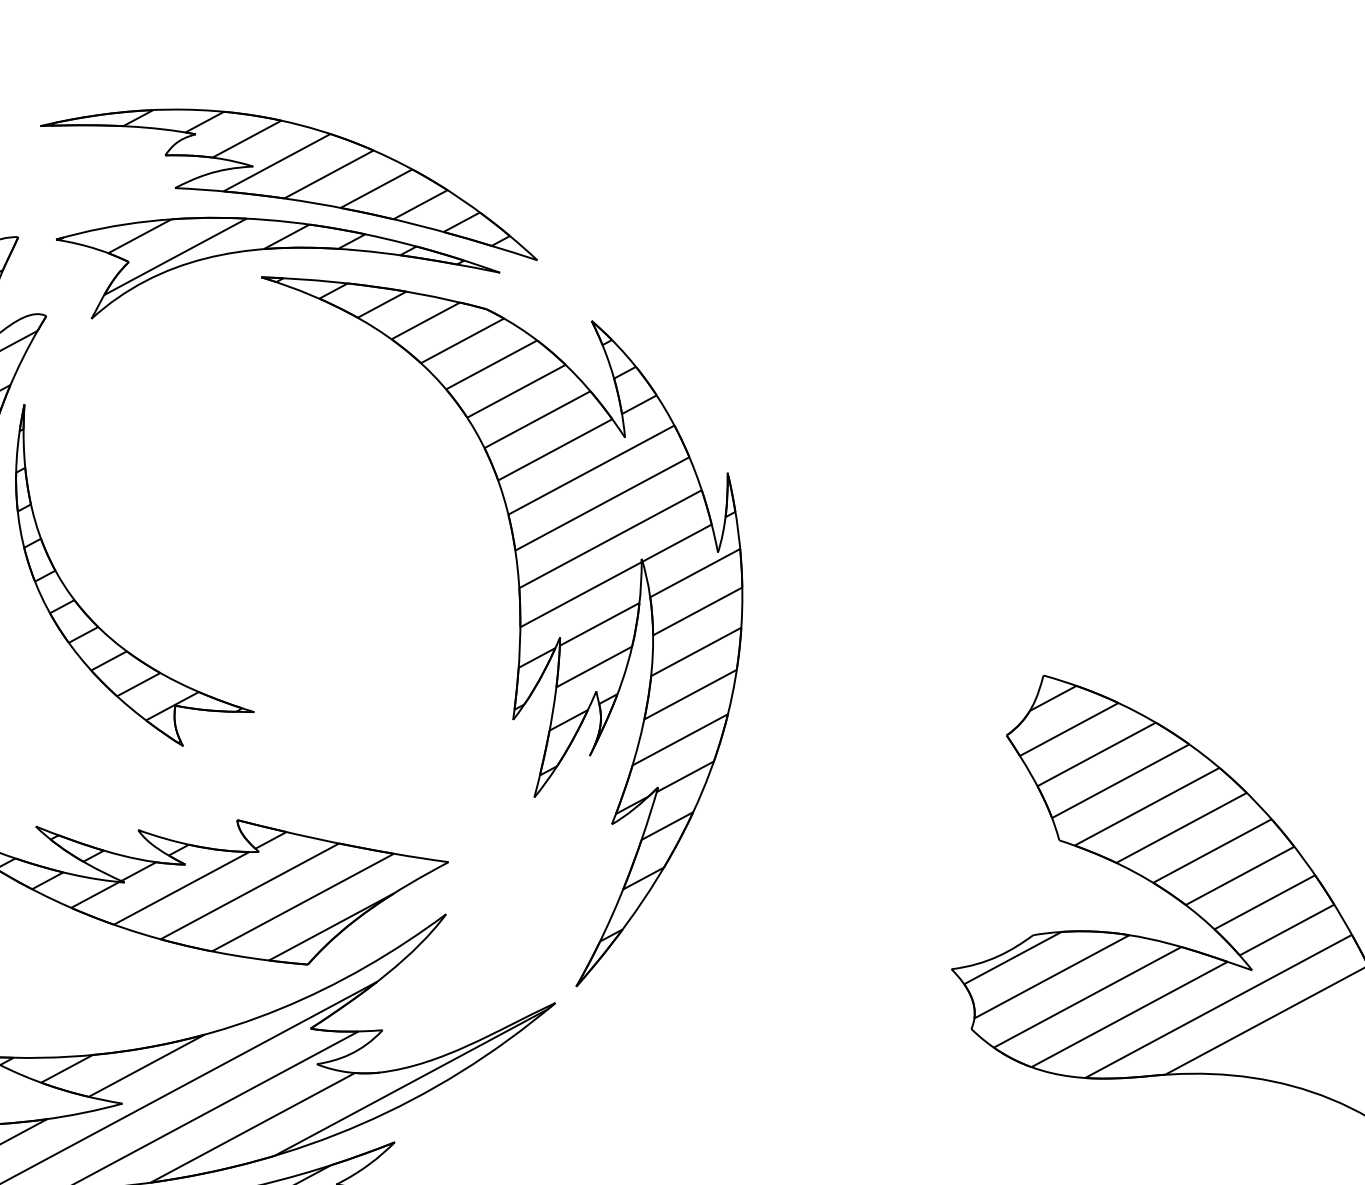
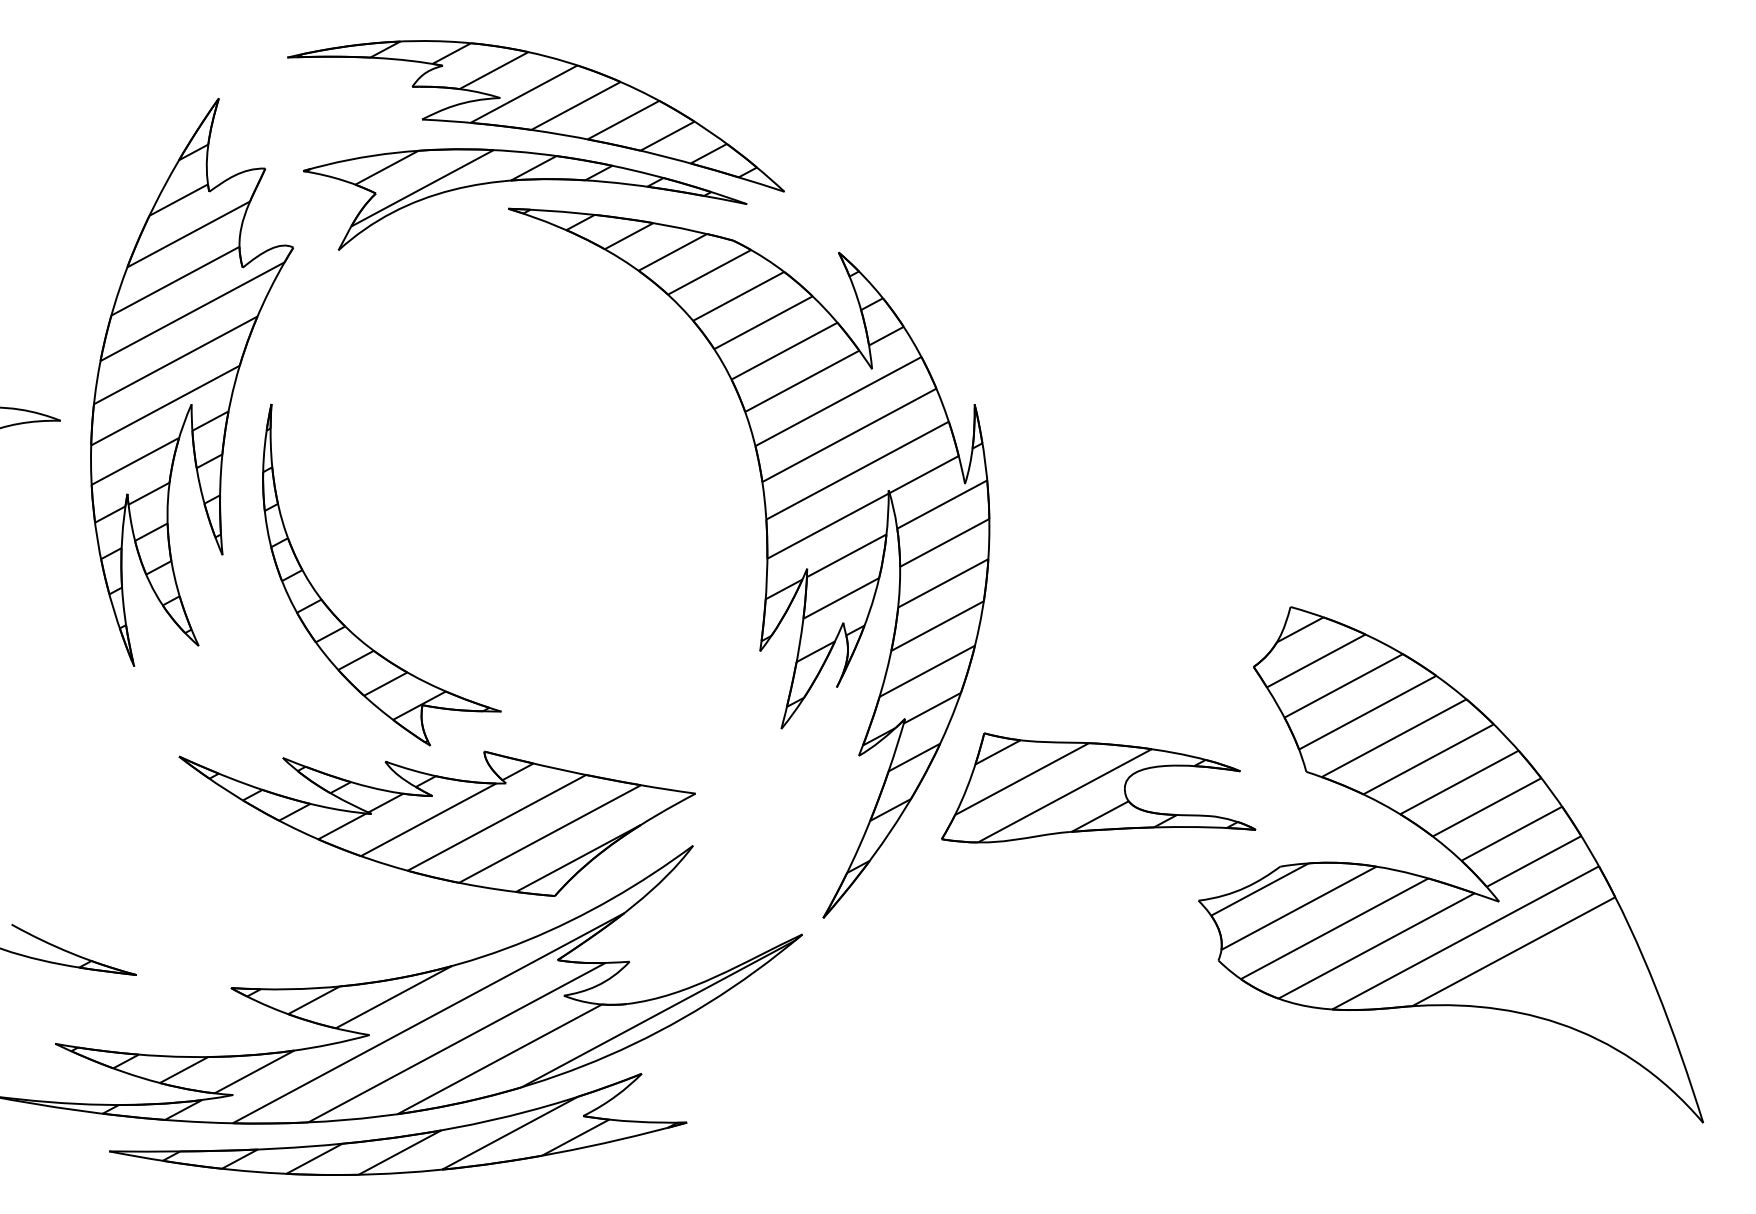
part: (91, 618) -> (338, 617), moved
part: (851, 856) -> (1098, 787), added

